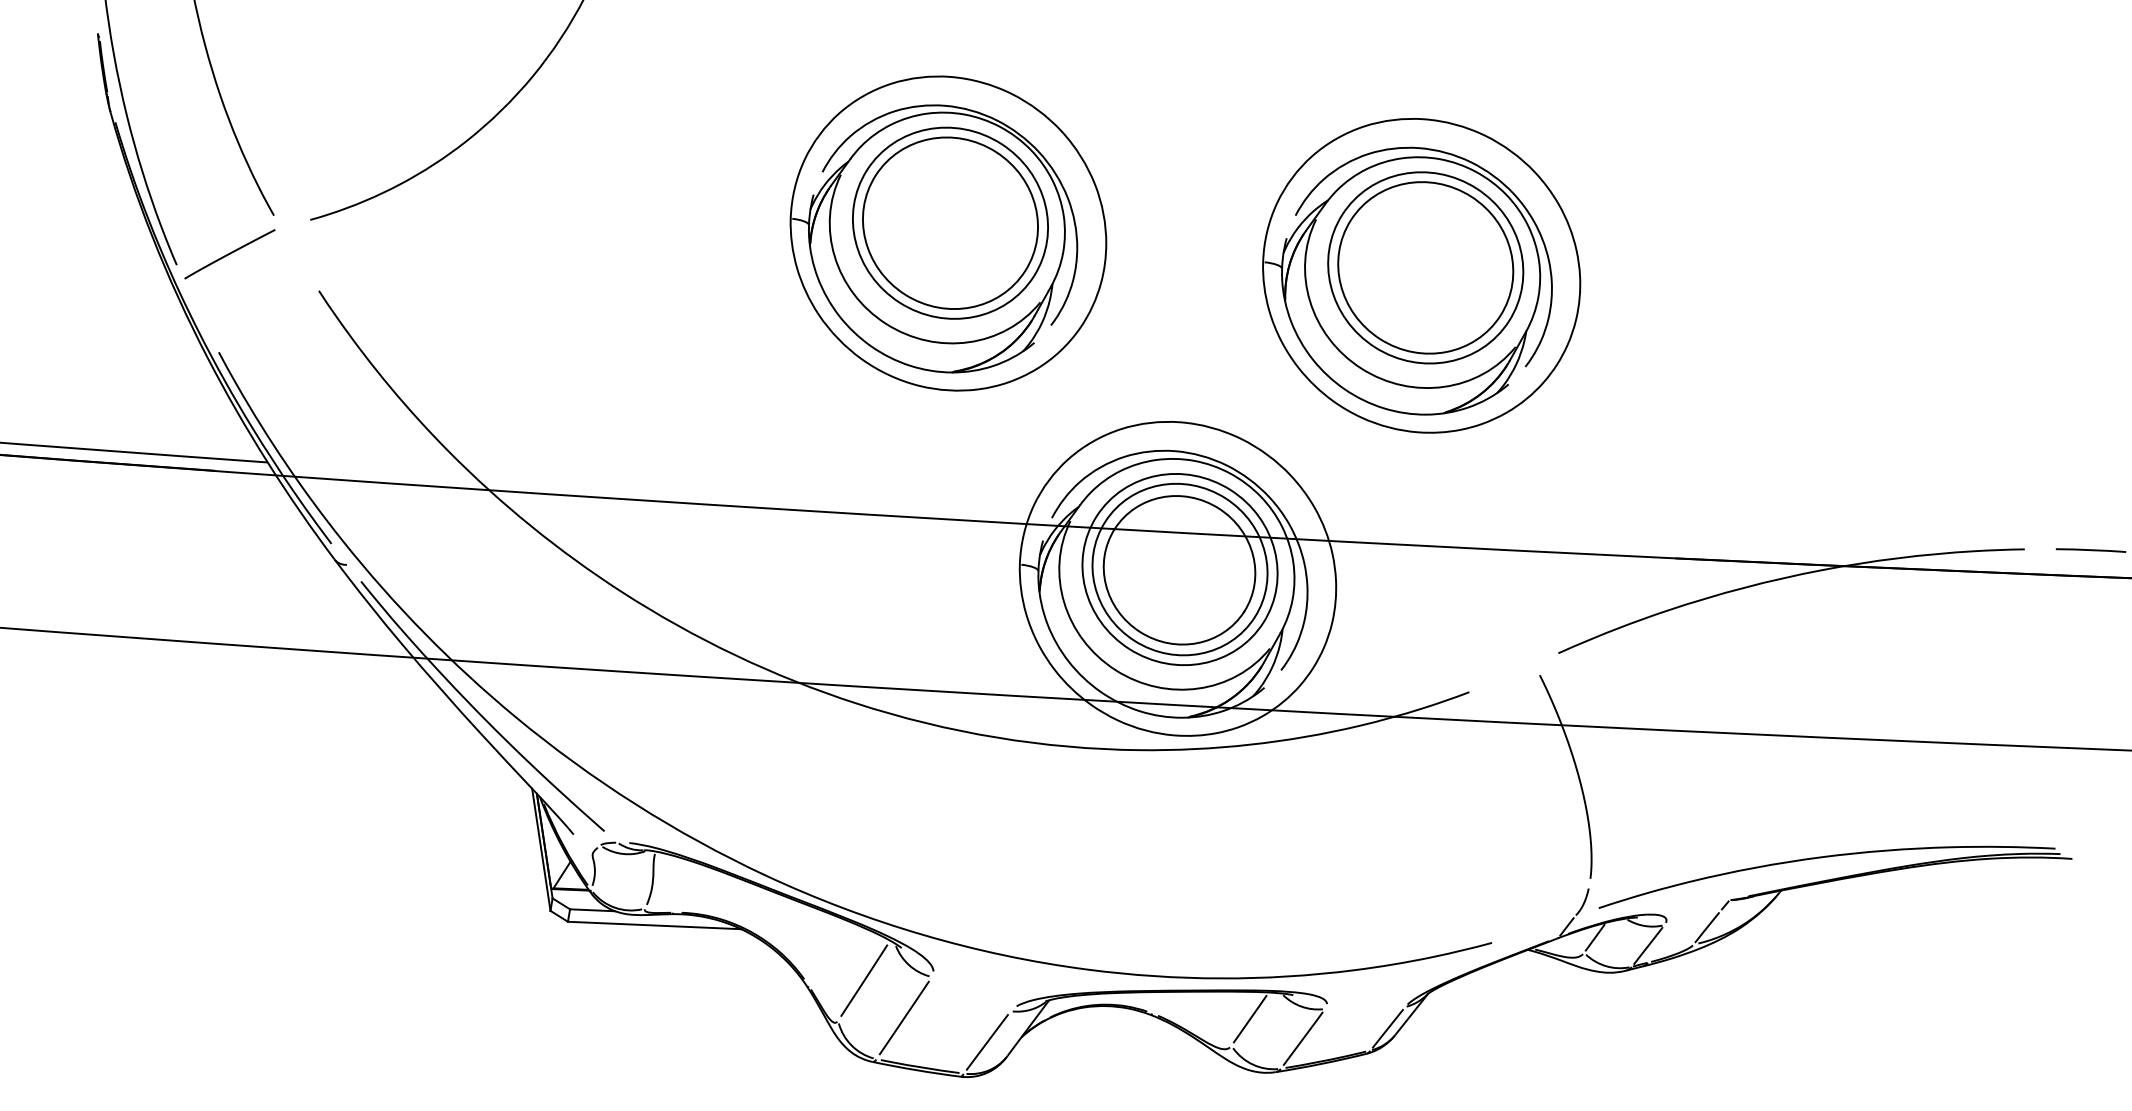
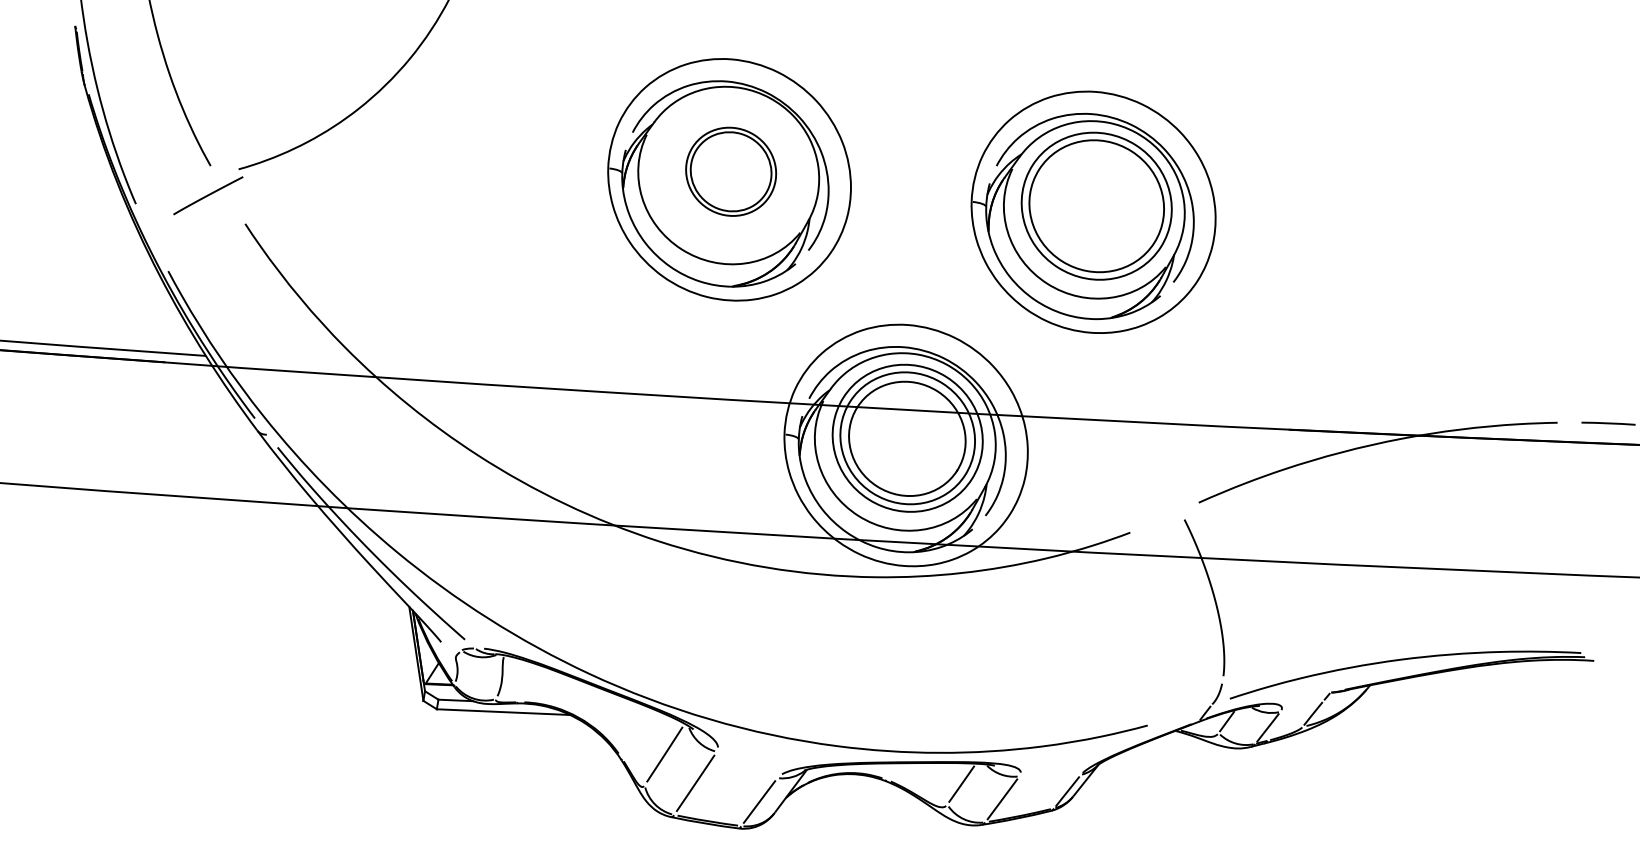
part: (950, 222) -> (731, 171), size x0.6
line: (229, 254) -> (208, 195), moved

